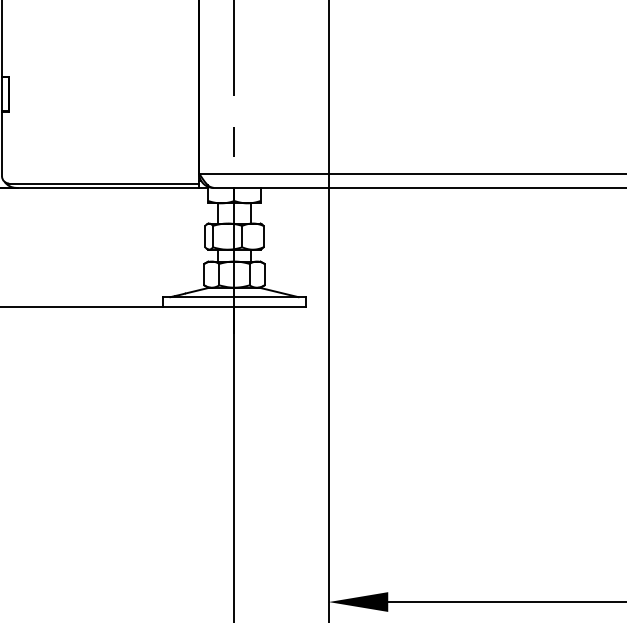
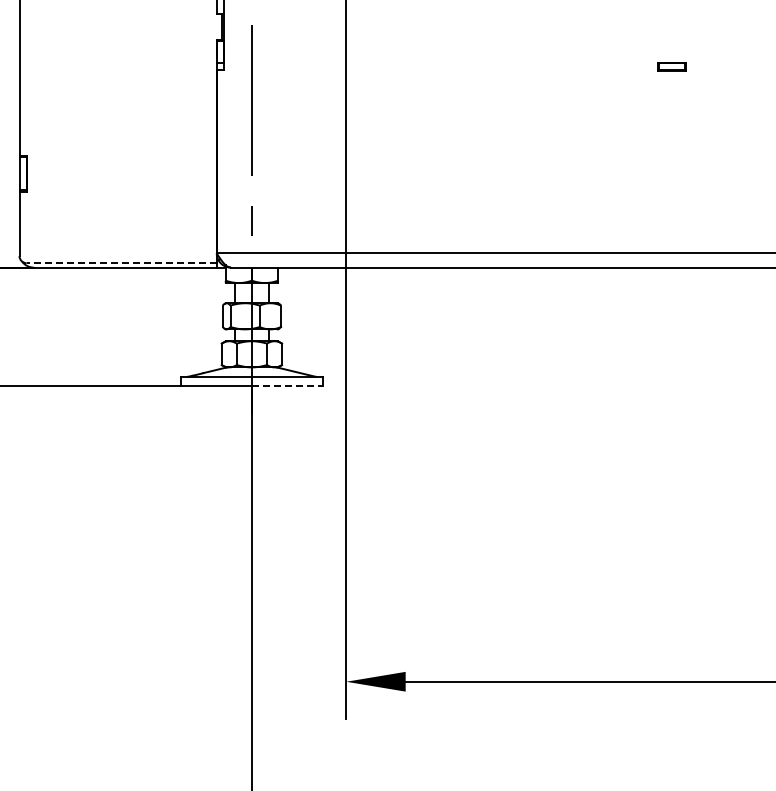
line: (104, 183) -> (121, 263), solid -> dashed
line: (270, 306) -> (287, 386), solid -> dashed

